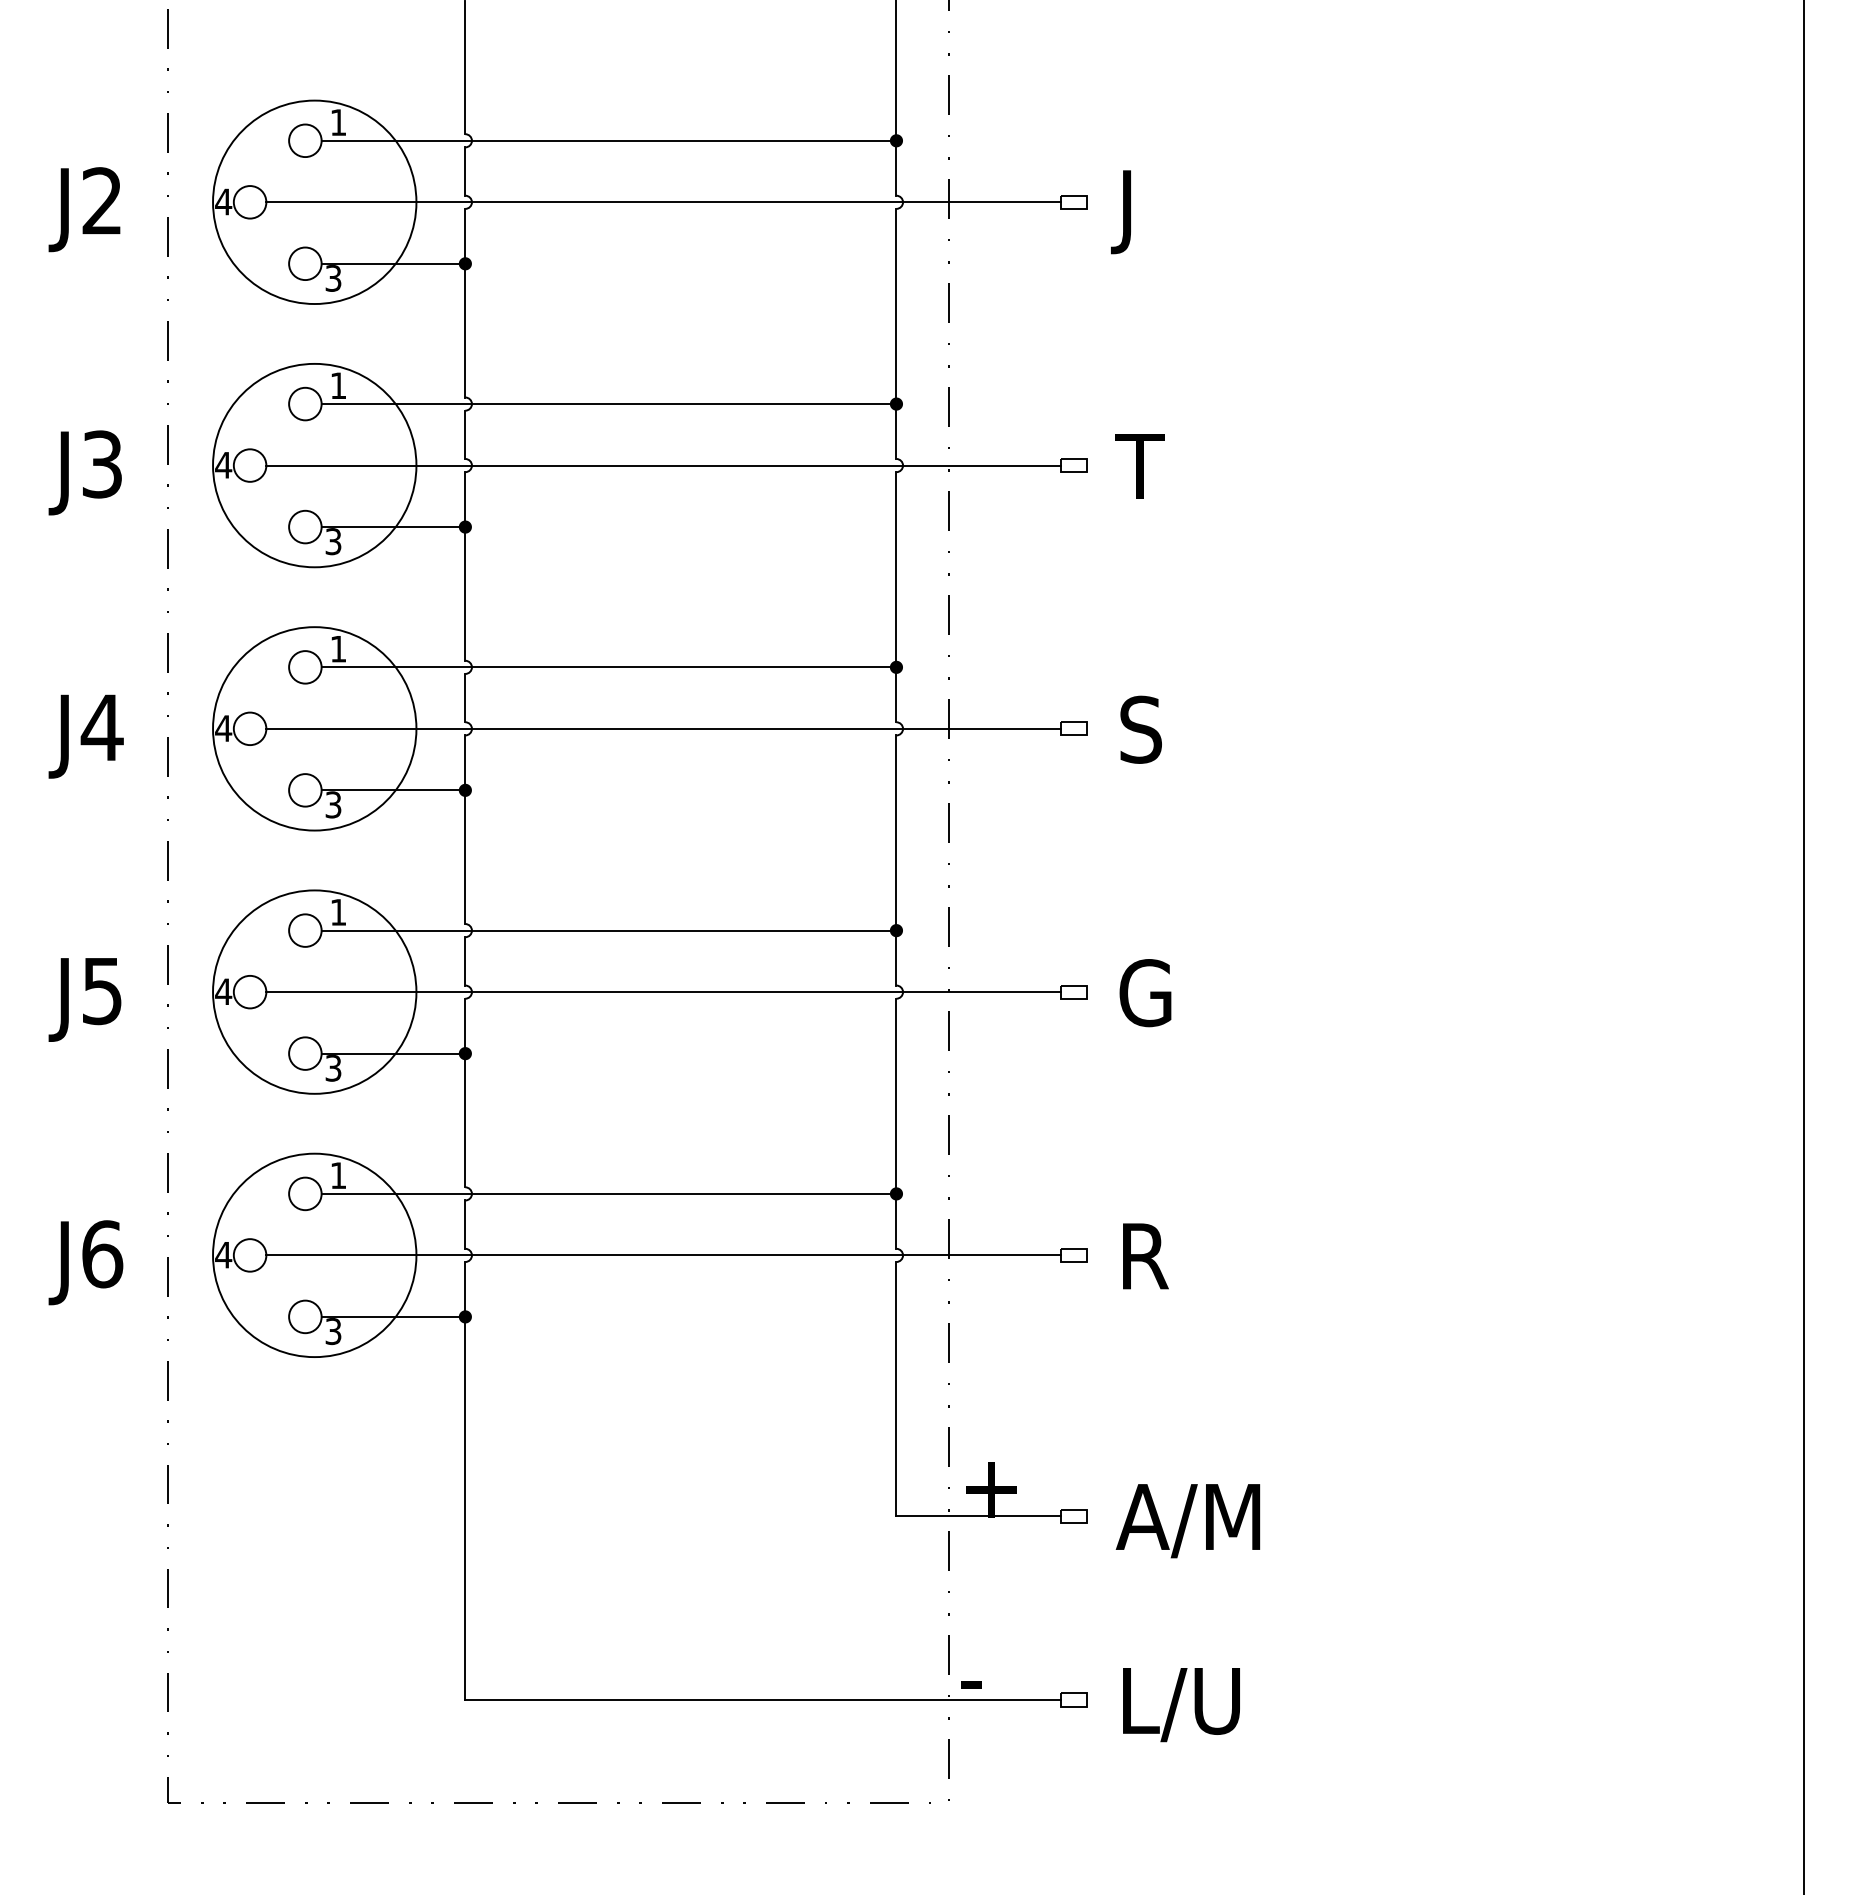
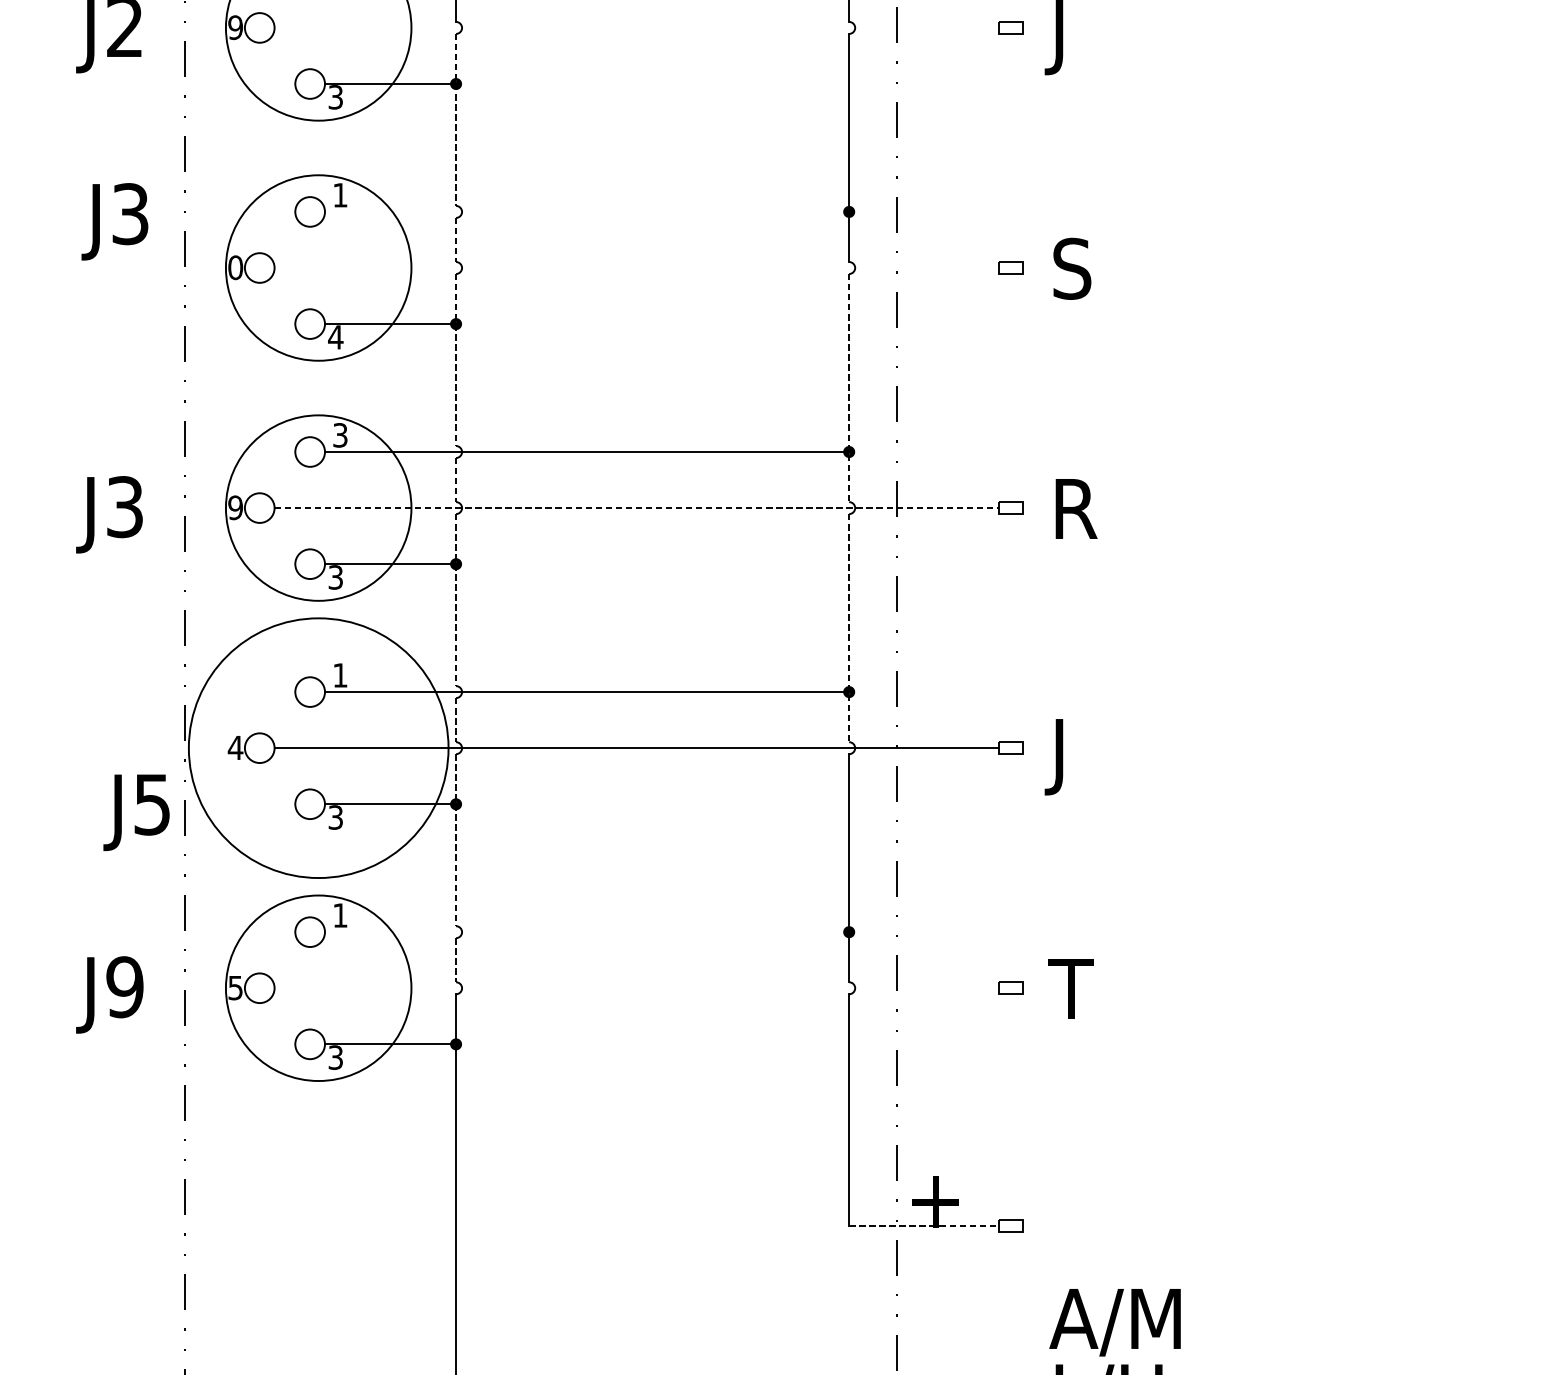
text: (223, 201) -> (235, 27), 4 -> 9
line: (663, 202) -> (636, 28), removed
line: (465, 303) -> (456, 120), solid -> dashed
line: (608, 404) -> (586, 212), removed
line: (465, 435) -> (456, 240), solid -> dashed
text: (223, 464) -> (235, 267), 4 -> 0
line: (663, 465) -> (636, 267), removed
text: (1139, 466) -> (1070, 268), T -> S
text: (84, 472) -> (114, 221), moved
text: (333, 541) -> (335, 337), 3 -> 4
line: (465, 566) -> (456, 360), solid -> dashed
line: (896, 597) -> (849, 388), solid -> dashed
text: (338, 648) -> (340, 434), 1 -> 3
line: (465, 698) -> (456, 480), solid -> dashed
text: (101, 727) -> (124, 506), J4 -> J3
text: (223, 728) -> (235, 507), 4 -> 9
line: (664, 728) -> (637, 507), solid -> dashed
text: (1144, 729) -> (1075, 508), S -> R
line: (465, 830) -> (456, 600), solid -> dashed
line: (896, 861) -> (849, 629), solid -> dashed
line: (465, 961) -> (456, 720), solid -> dashed
circle: (314, 991) -> (318, 747), size x1.4
text: (84, 999) -> (136, 812), moved
text: (1141, 1001) -> (1072, 756), G -> J
line: (465, 1093) -> (456, 840), solid -> dashed
line: (608, 1193) -> (586, 931), removed
line: (465, 1225) -> (456, 960), solid -> dashed
text: (102, 1254) -> (125, 987), J6 -> J9
text: (223, 1255) -> (235, 988), 4 -> 5
line: (663, 1255) -> (636, 988), removed
text: (1141, 1256) -> (1072, 989), R -> T
line: (979, 1516) -> (924, 1226), solid -> dashed
text: (1187, 1521) -> (1114, 1323), moved

